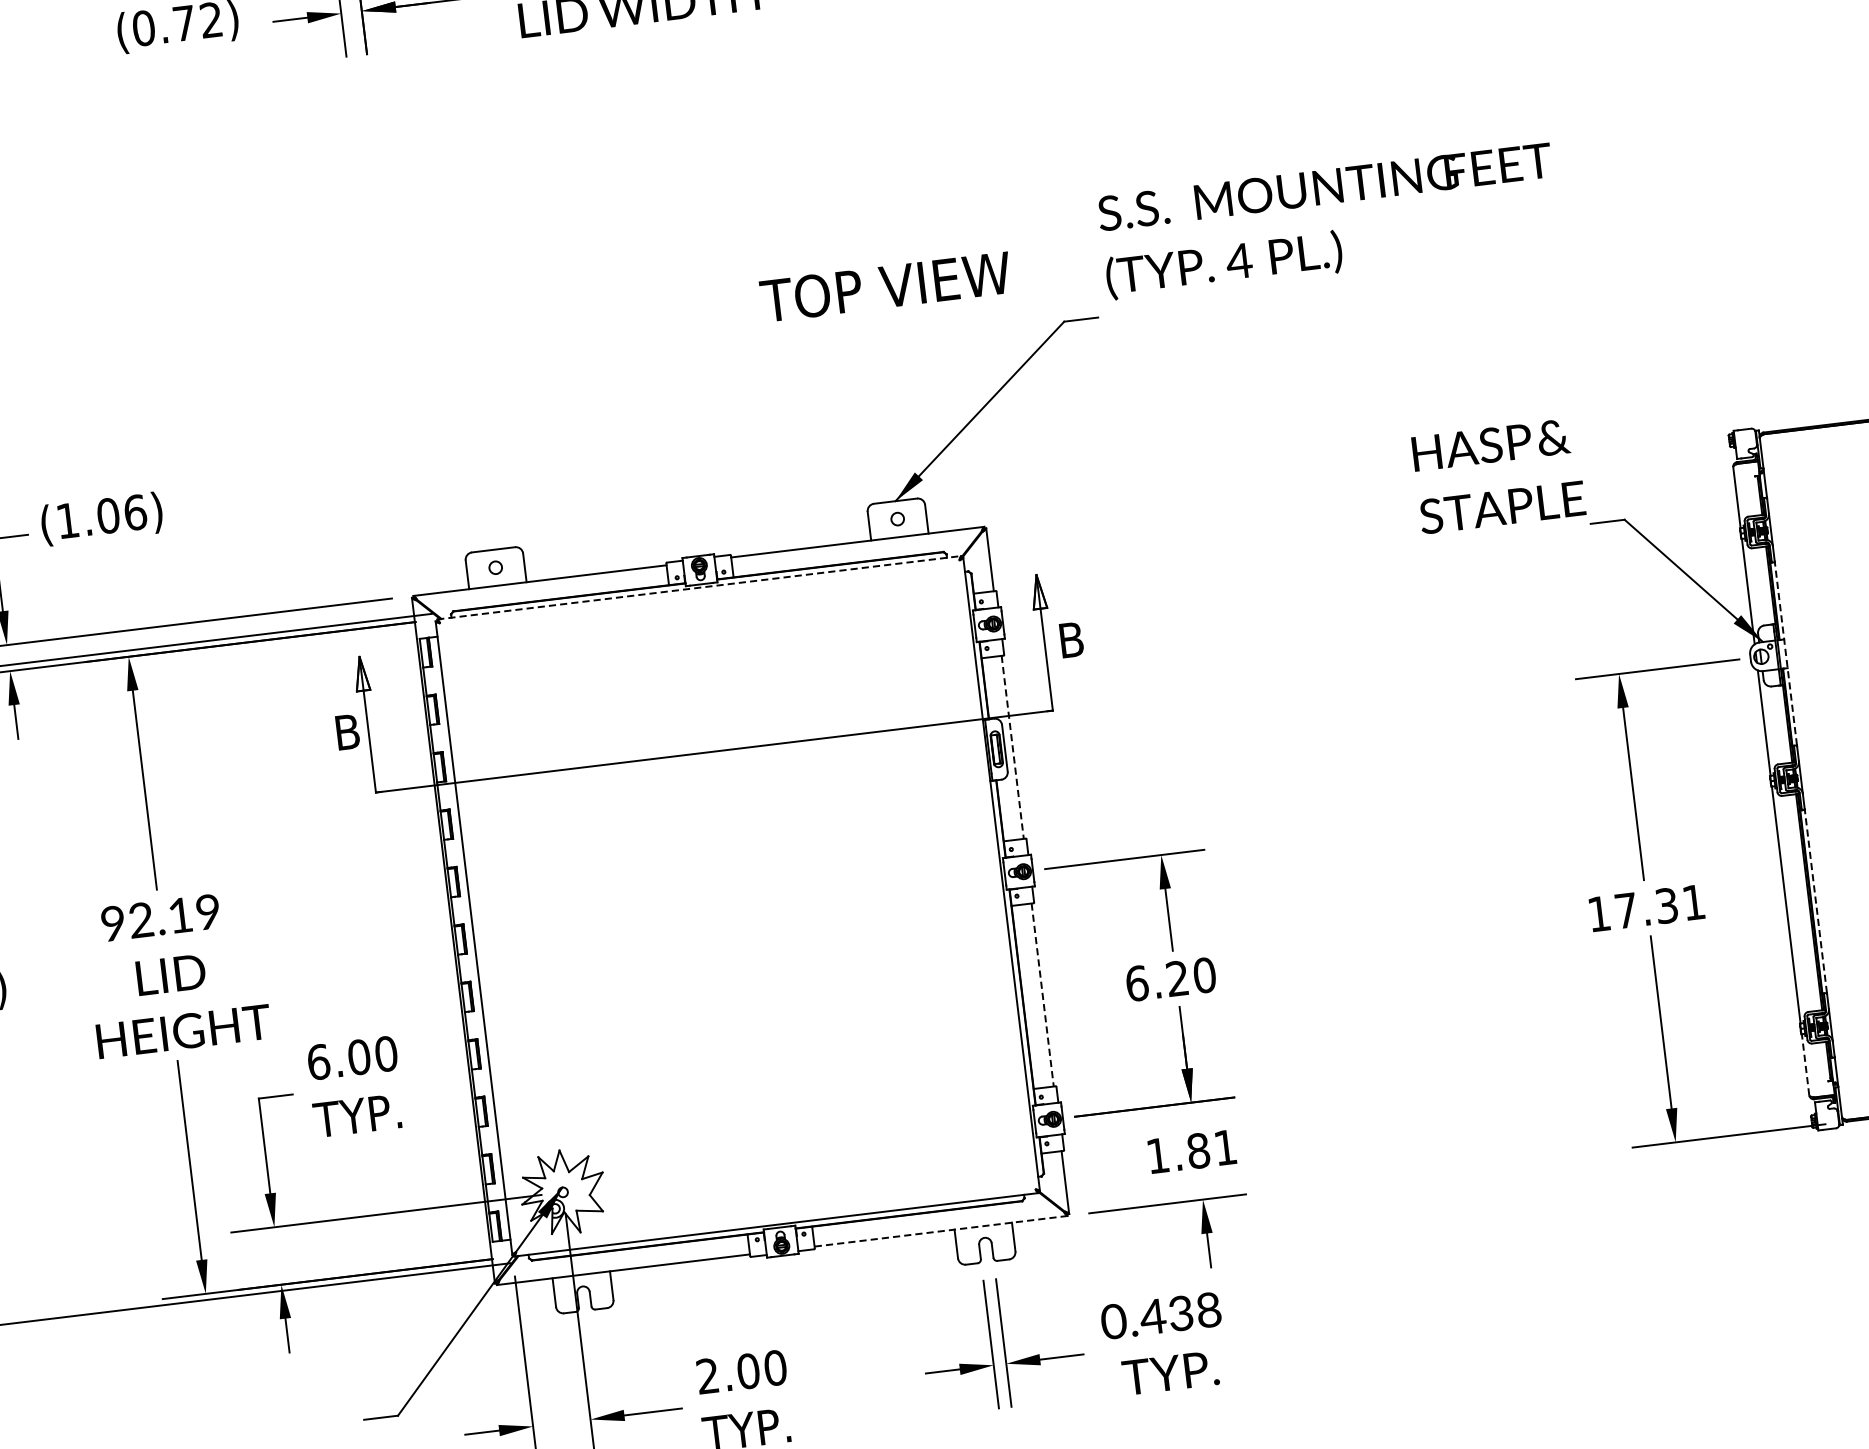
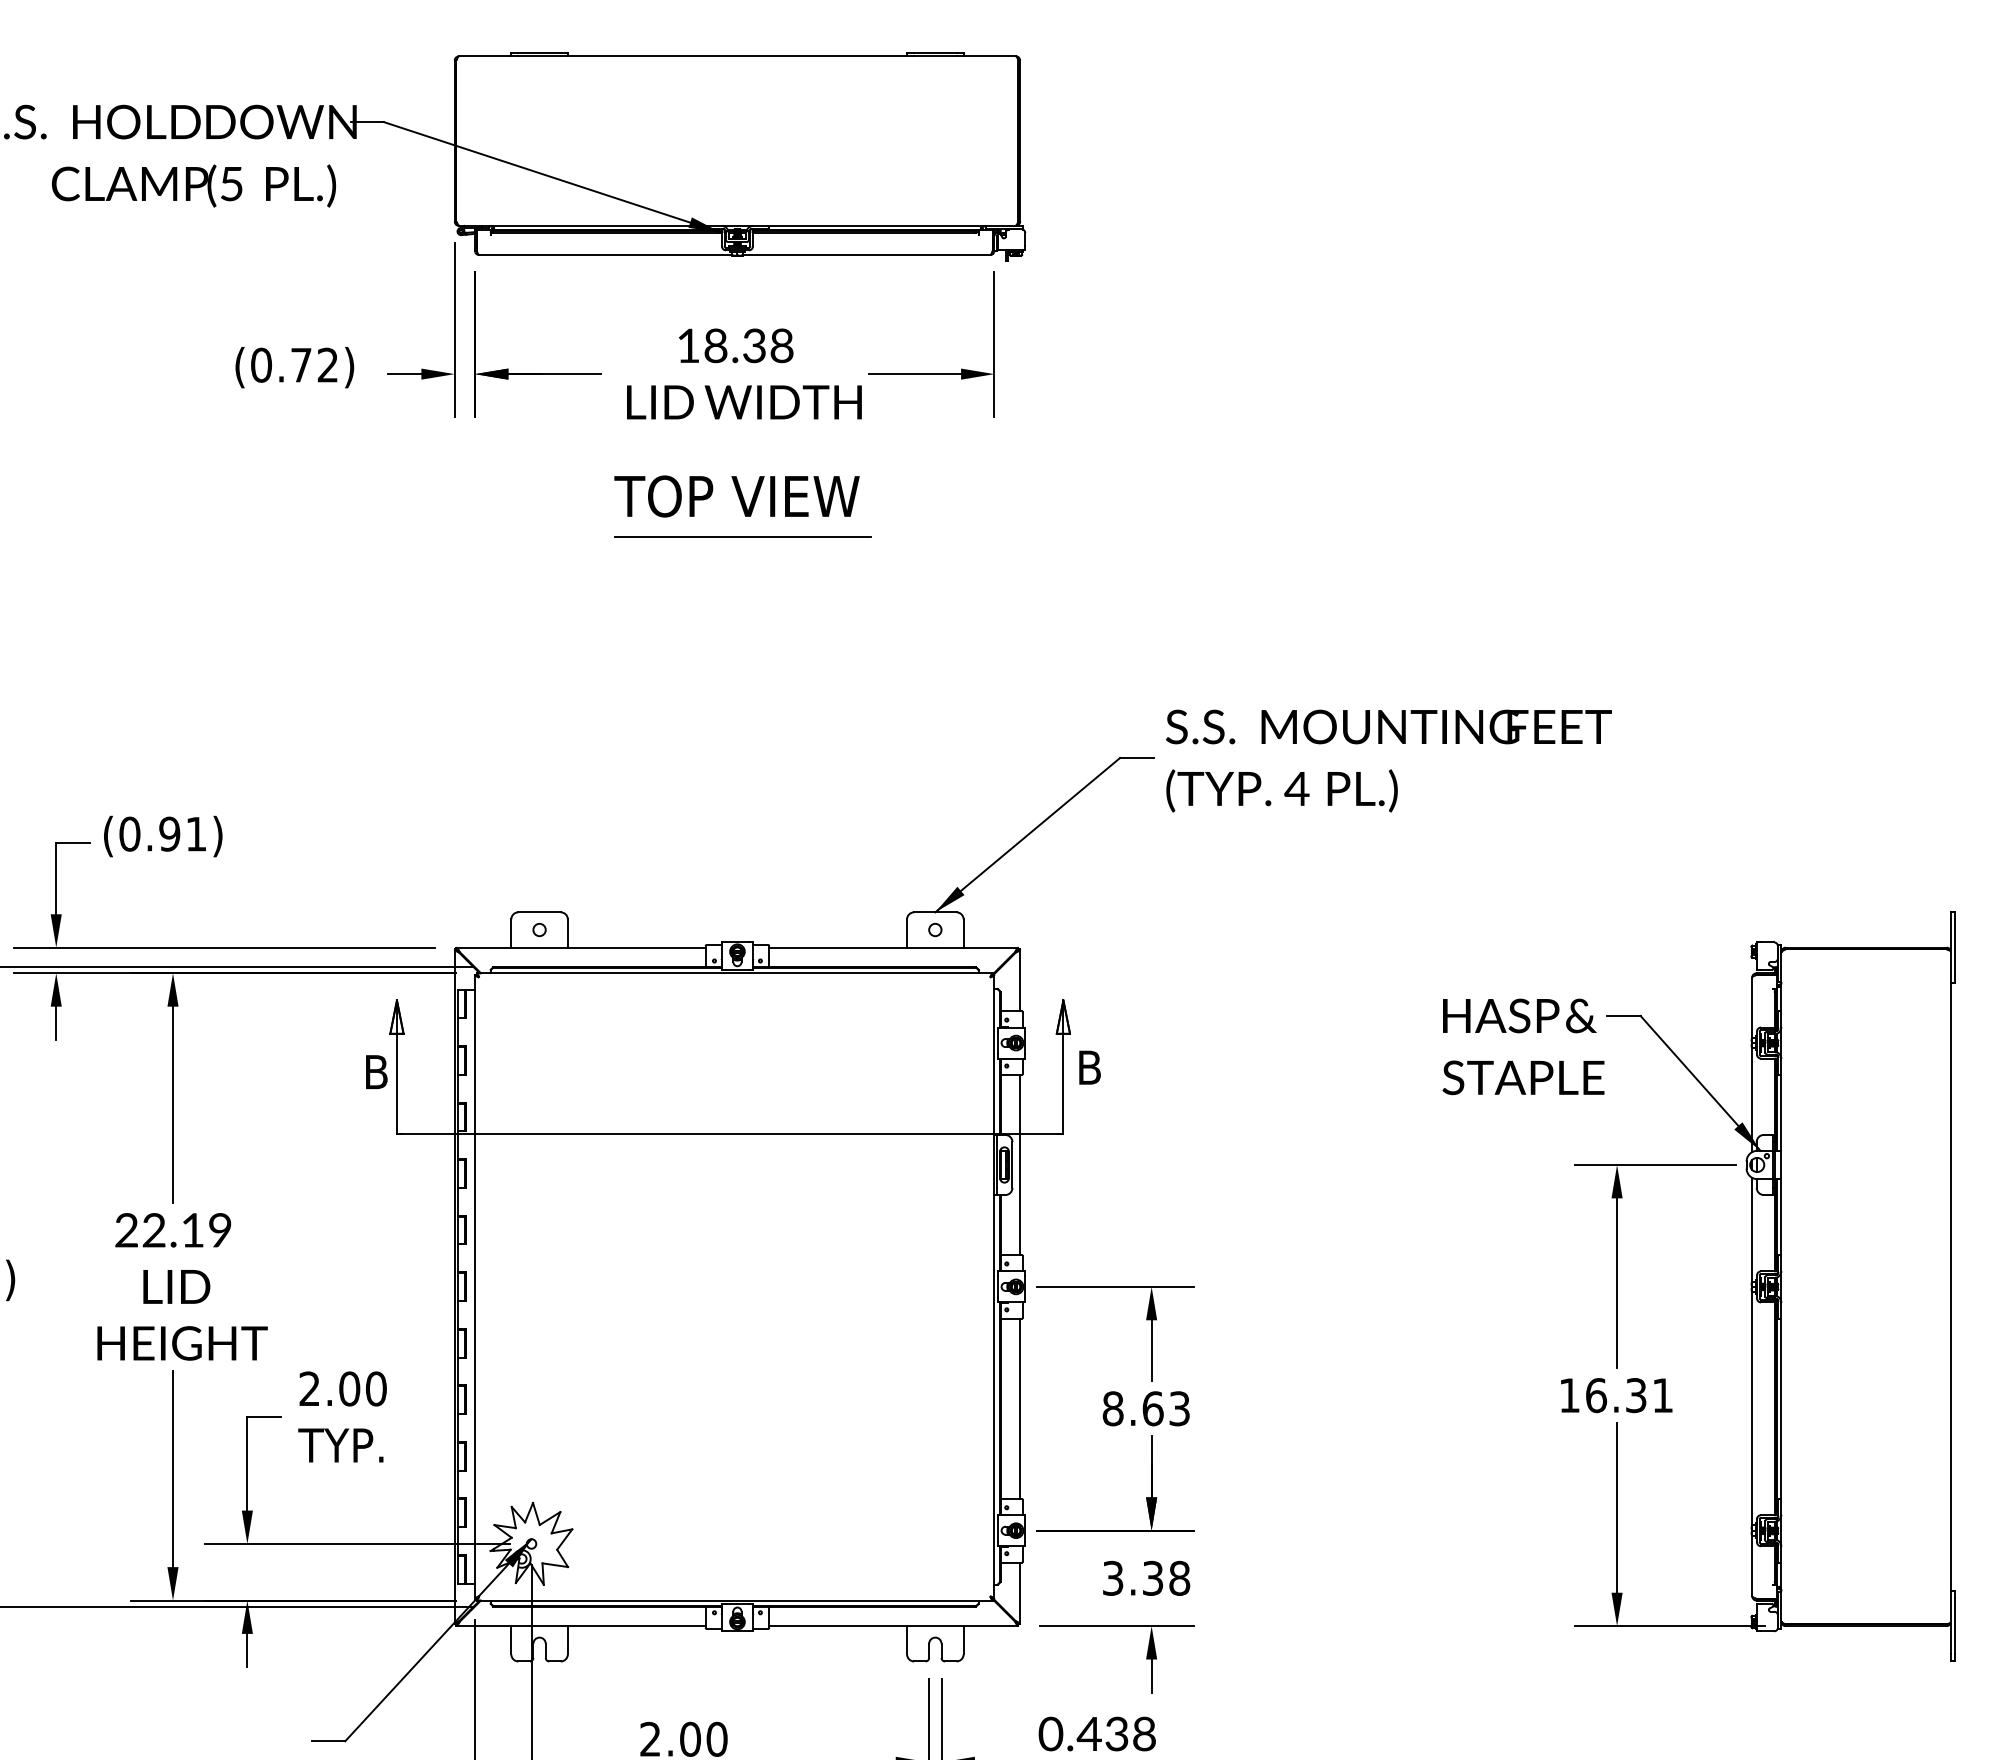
line: (653, 143) -> (742, 536), added
text: (1328, 221) -> (1388, 760), moved
text: (885, 287) -> (736, 496), moved
text: (1498, 475) -> (1523, 1046), moved
text: (101, 515) -> (163, 833), (1.06) -> (0.91)
line: (700, 587) -> (735, 973), dashed -> solid
line: (1785, 653) -> (1781, 1164), dashed -> solid
line: (1013, 747) -> (1020, 1165), dashed -> solid
line: (1815, 901) -> (1781, 1408), dashed -> solid
text: (1626, 910) -> (1596, 1395), 17.31 -> 16.31
text: (113, 923) -> (126, 1230), 92.19 -> 22.19
text: (1170, 979) -> (1146, 1408), 6.20 -> 8.63
line: (1043, 995) -> (1020, 1409), dashed -> solid
text: (318, 1061) -> (309, 1388), 6.00 -> 2.00
line: (1805, 1064) -> (1752, 1565), dashed -> solid
text: (1191, 1150) -> (1146, 1577), 1.81 -> 3.38
line: (940, 1231) -> (893, 1626), dashed -> solid

